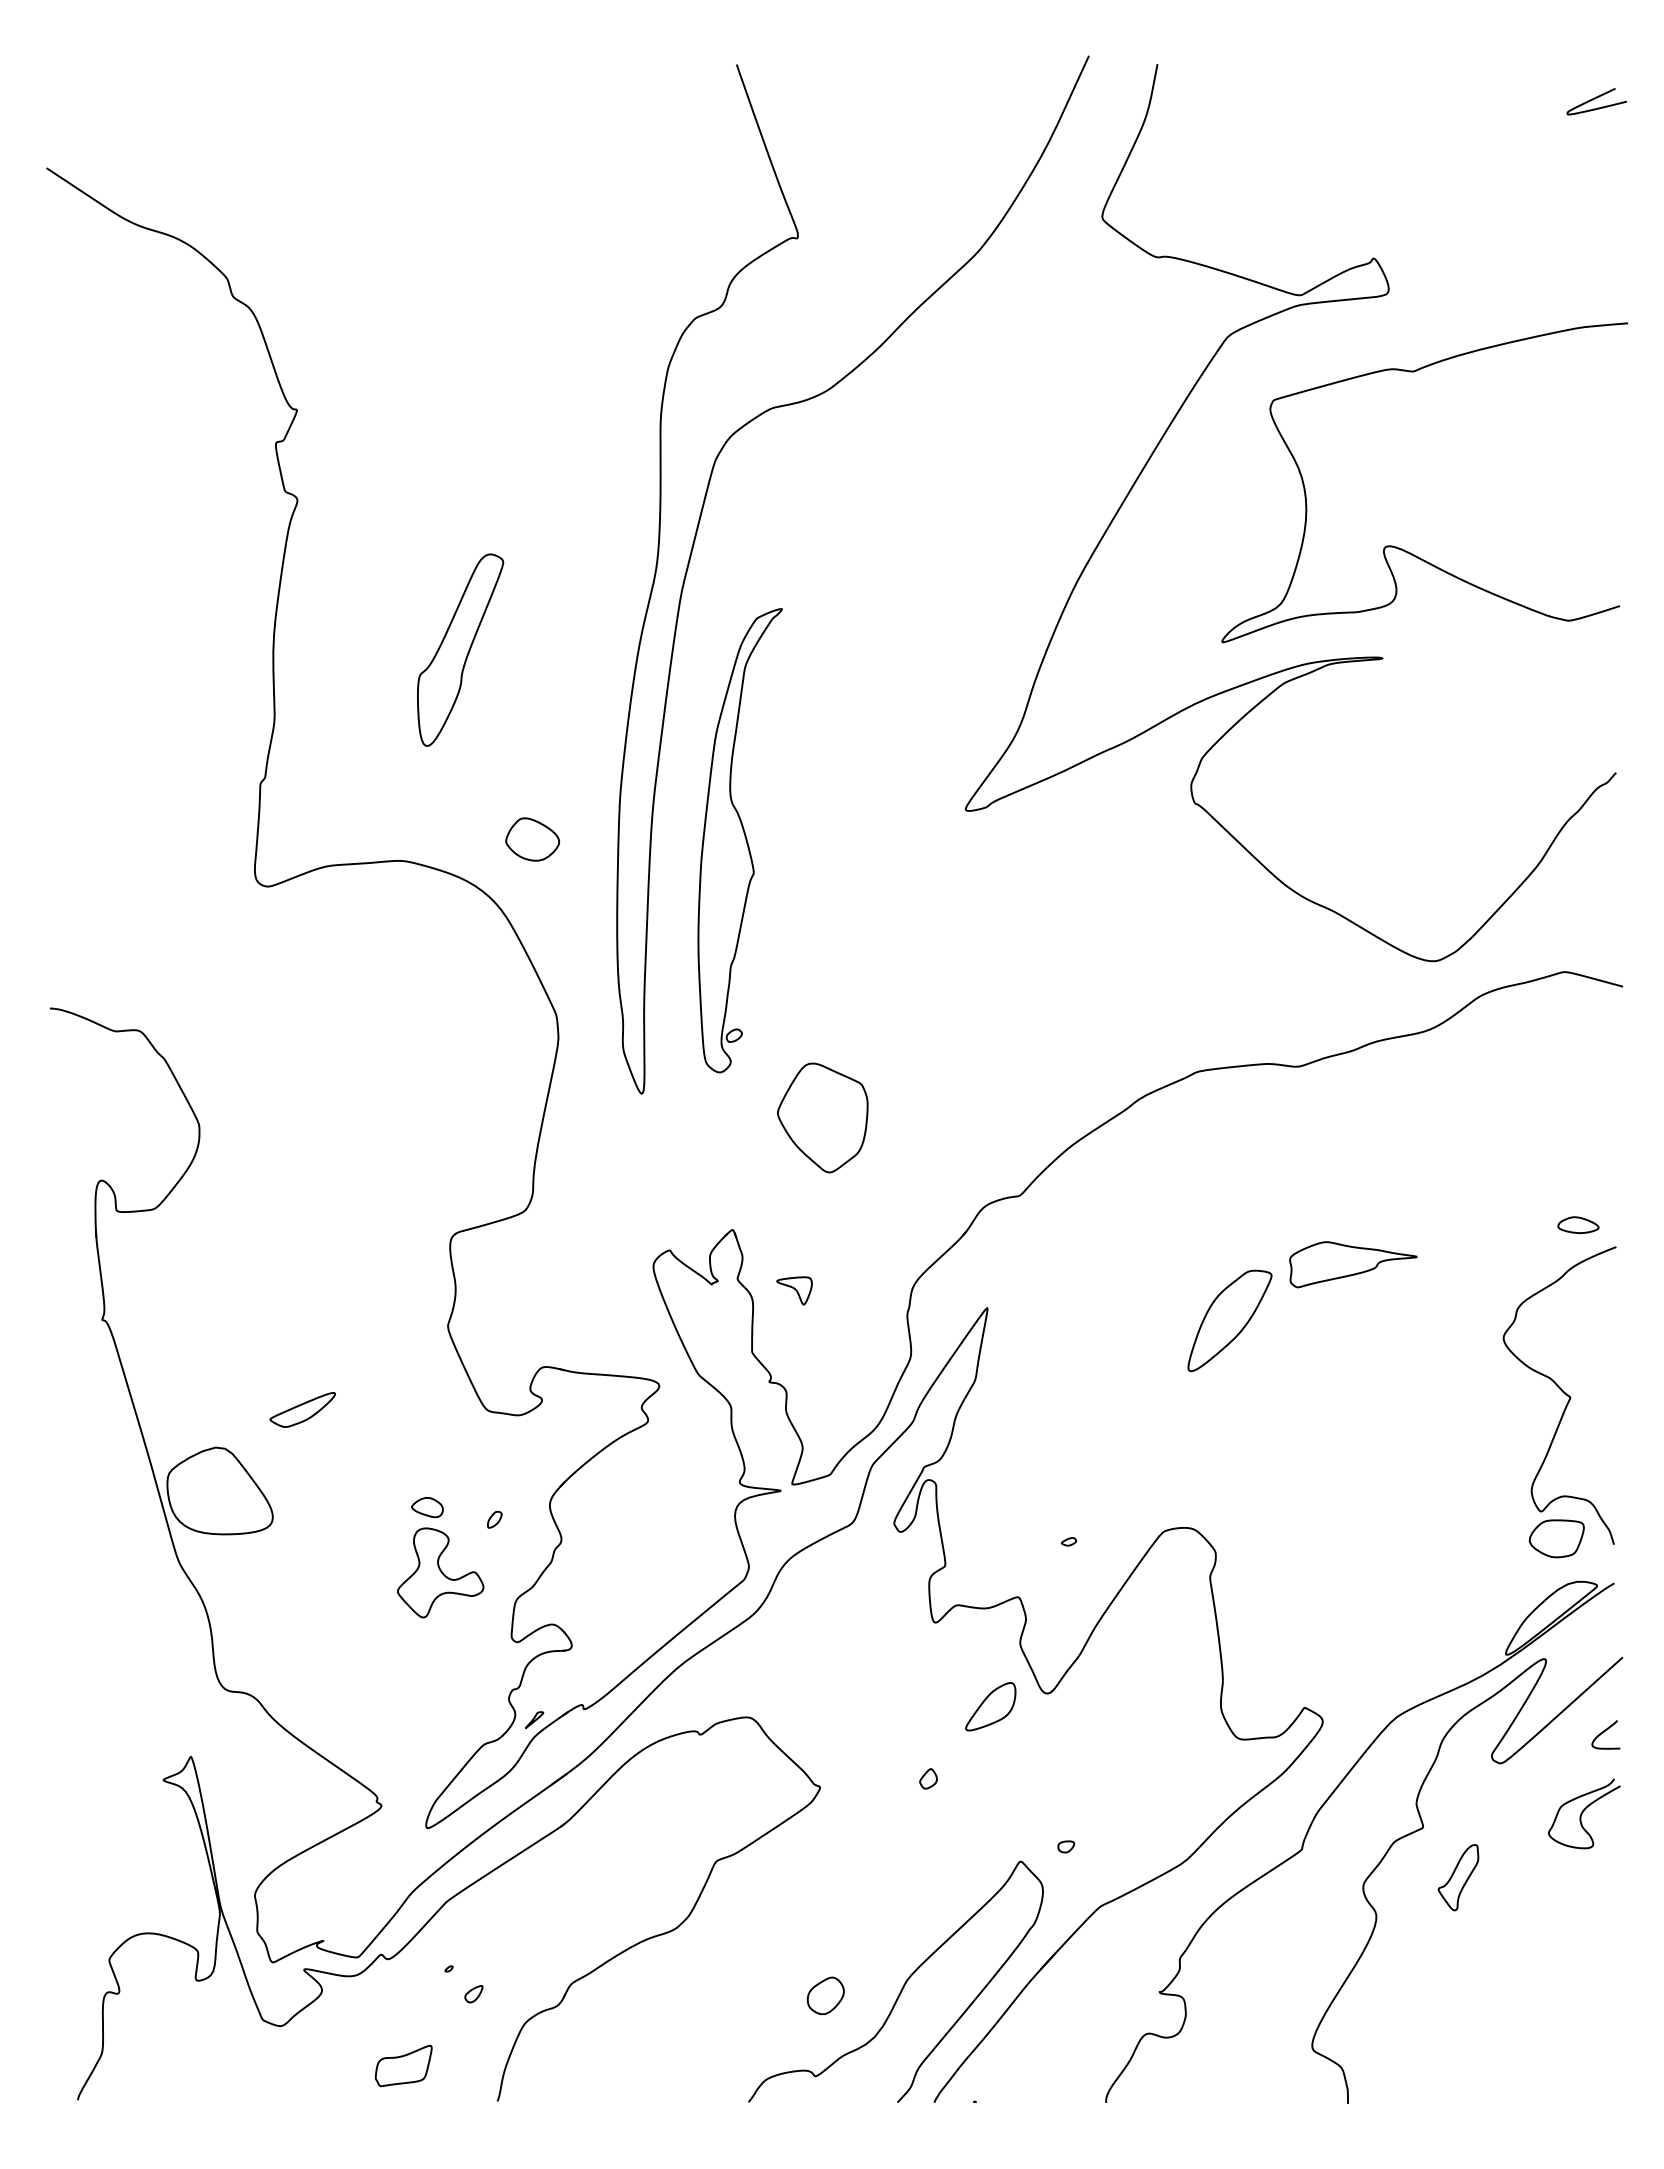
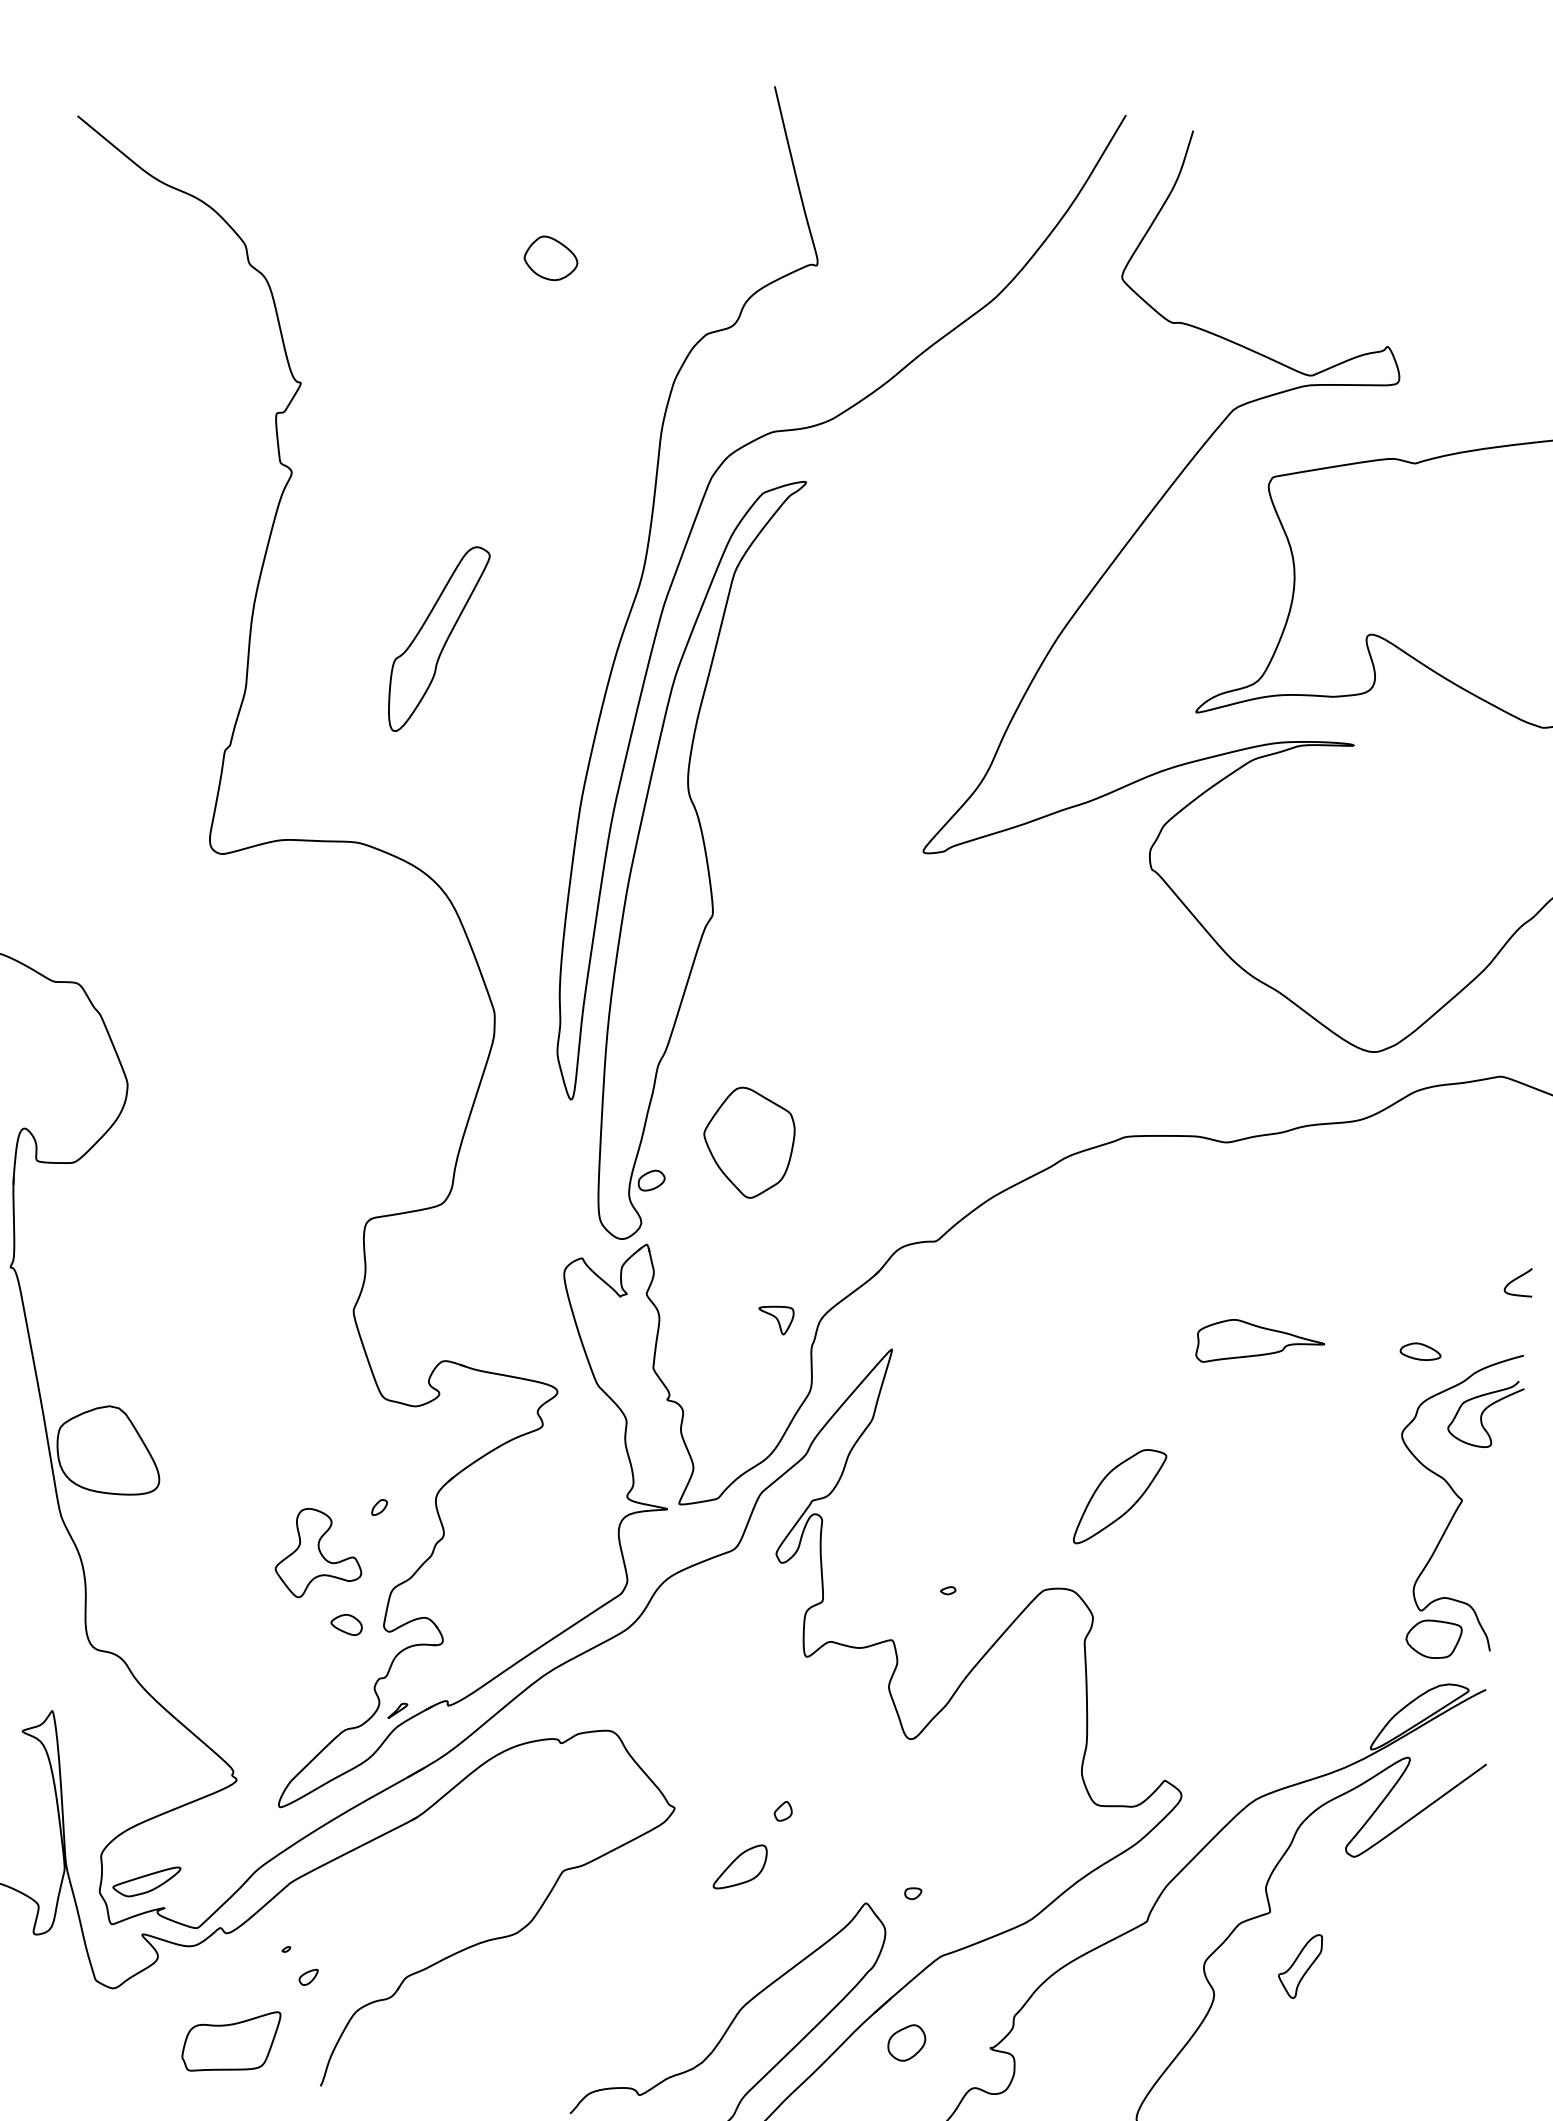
part: (532, 839) -> (551, 258), moved
part: (739, 840) -> (695, 858), size x1.67
part: (1578, 1224) -> (1420, 1351), moved
part: (794, 1290) -> (775, 1319), moved
part: (1229, 1320) -> (1119, 1496), moved
part: (302, 1409) -> (146, 1880), moved
part: (427, 1507) -> (346, 1624), moved
part: (990, 1706) -> (740, 1866), moved
curve: (1604, 1732) -> (1518, 1279), moved
curve: (1583, 1812) -> (1484, 1411), moved
part: (825, 1995) -> (906, 2042), moved
part: (403, 2065) -> (230, 2040), size x1.67

